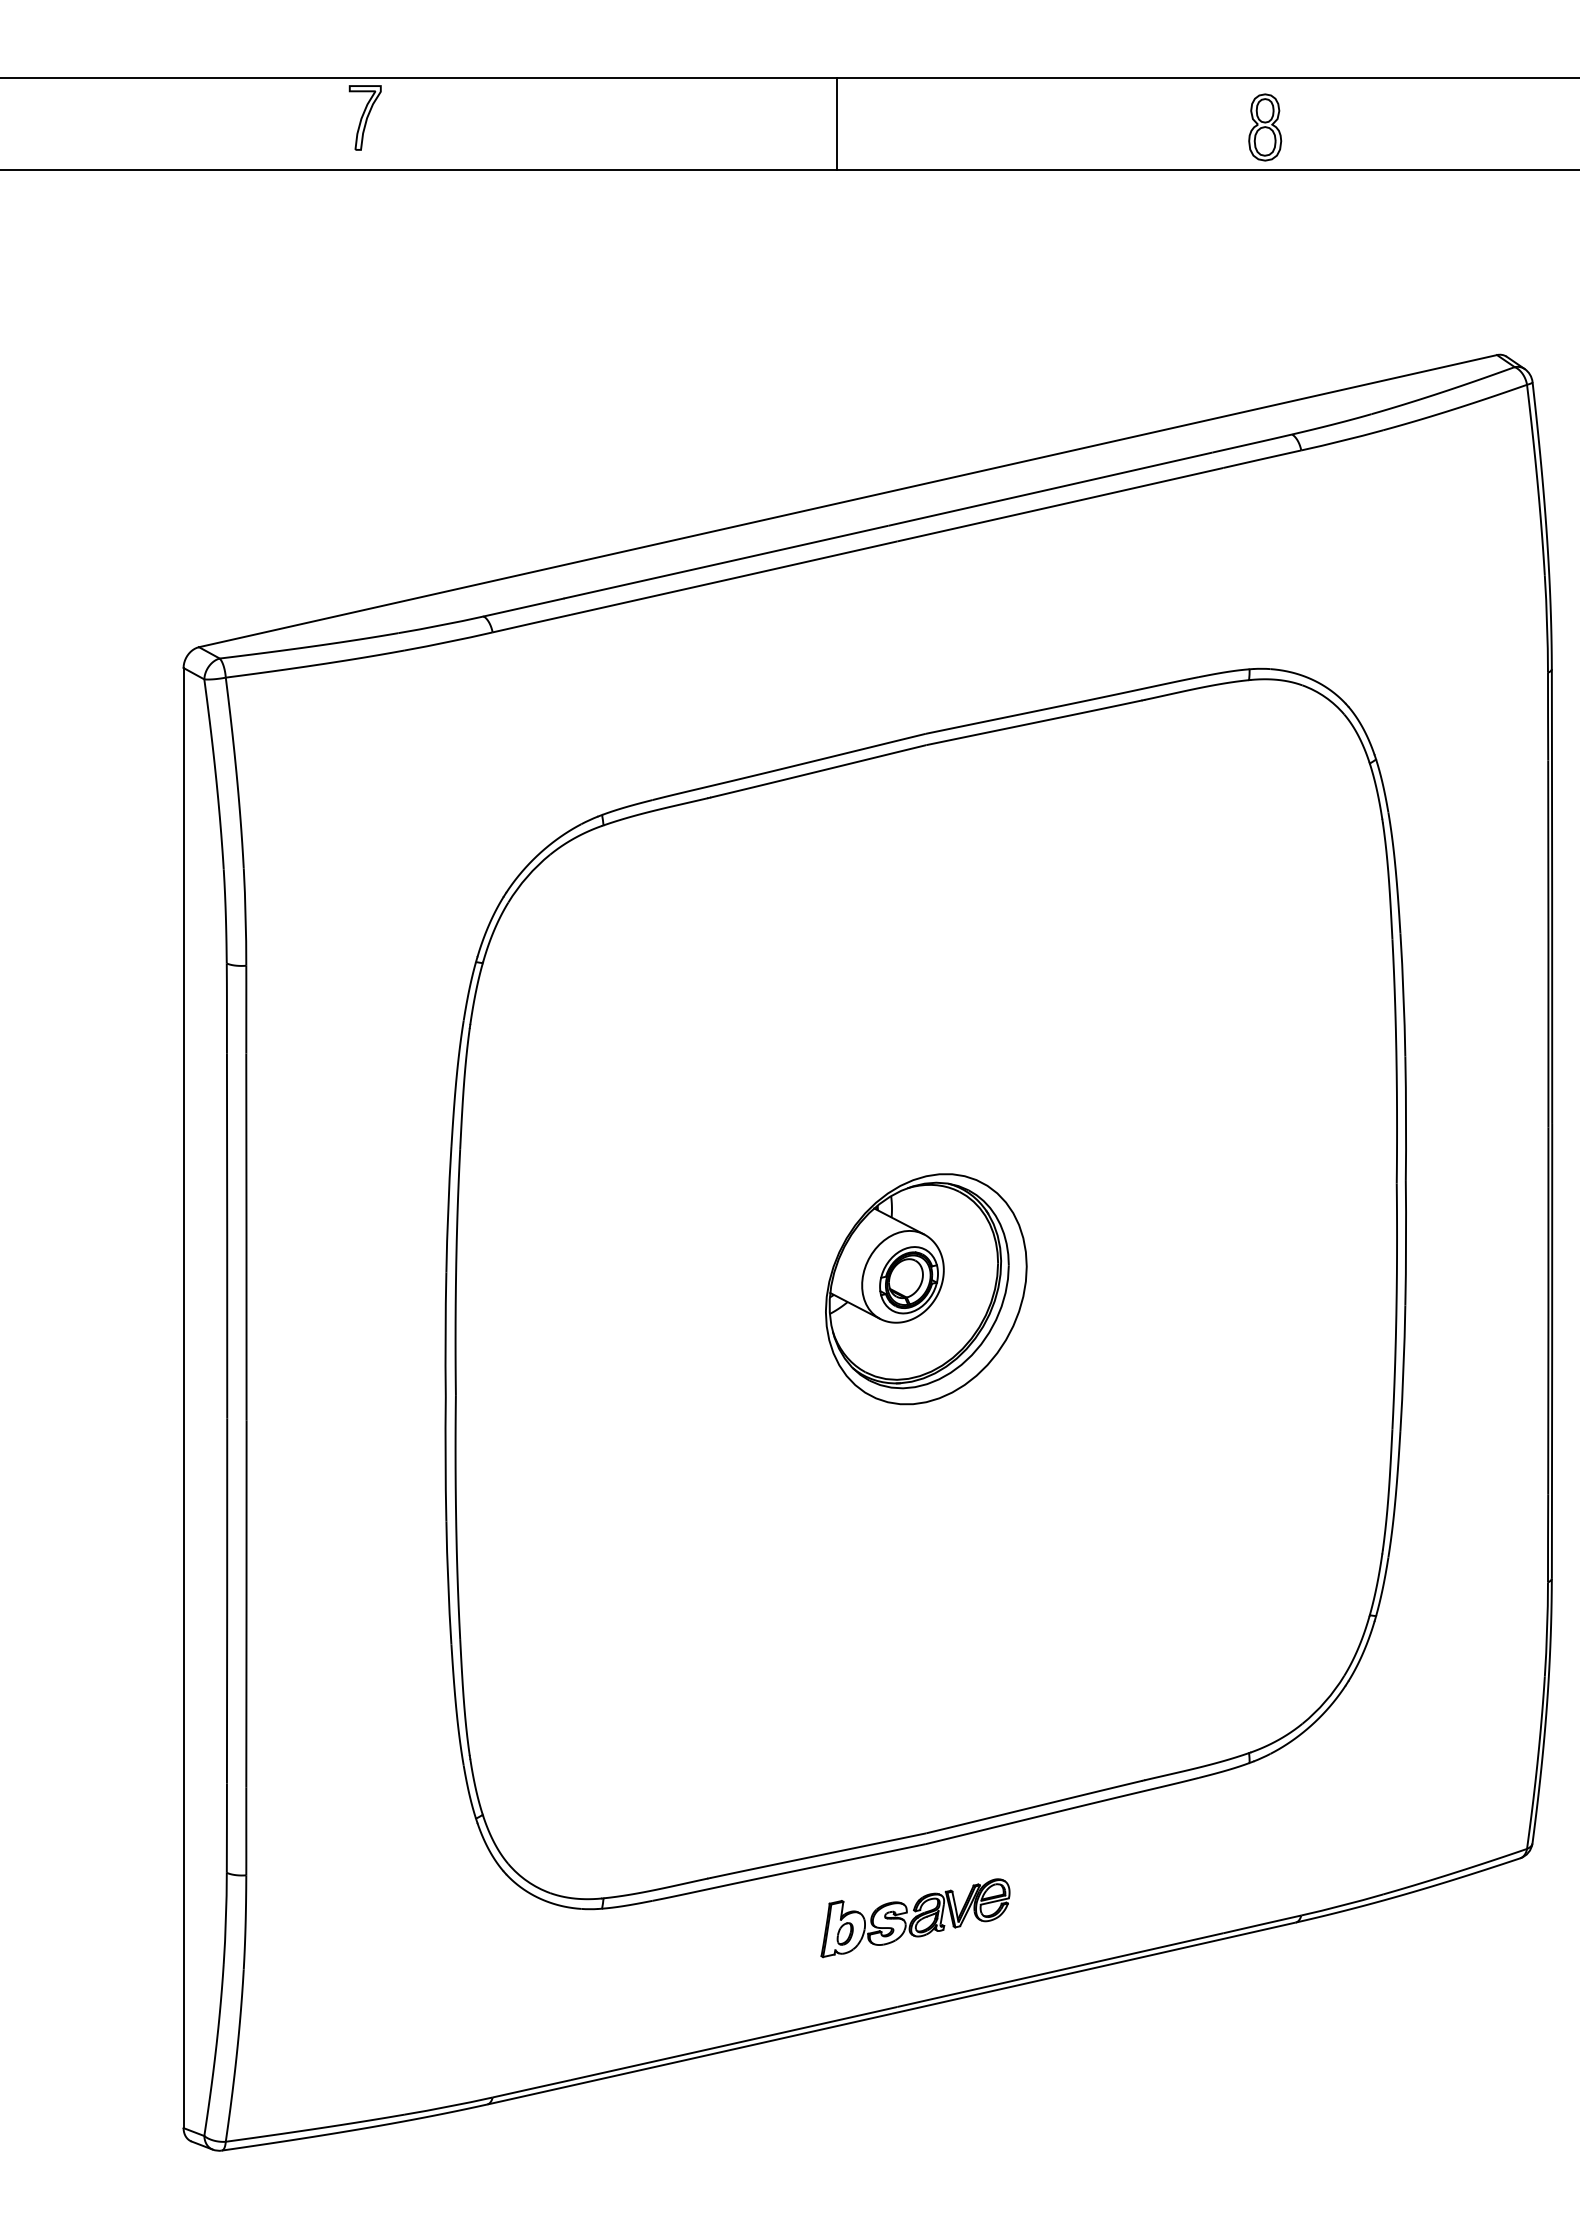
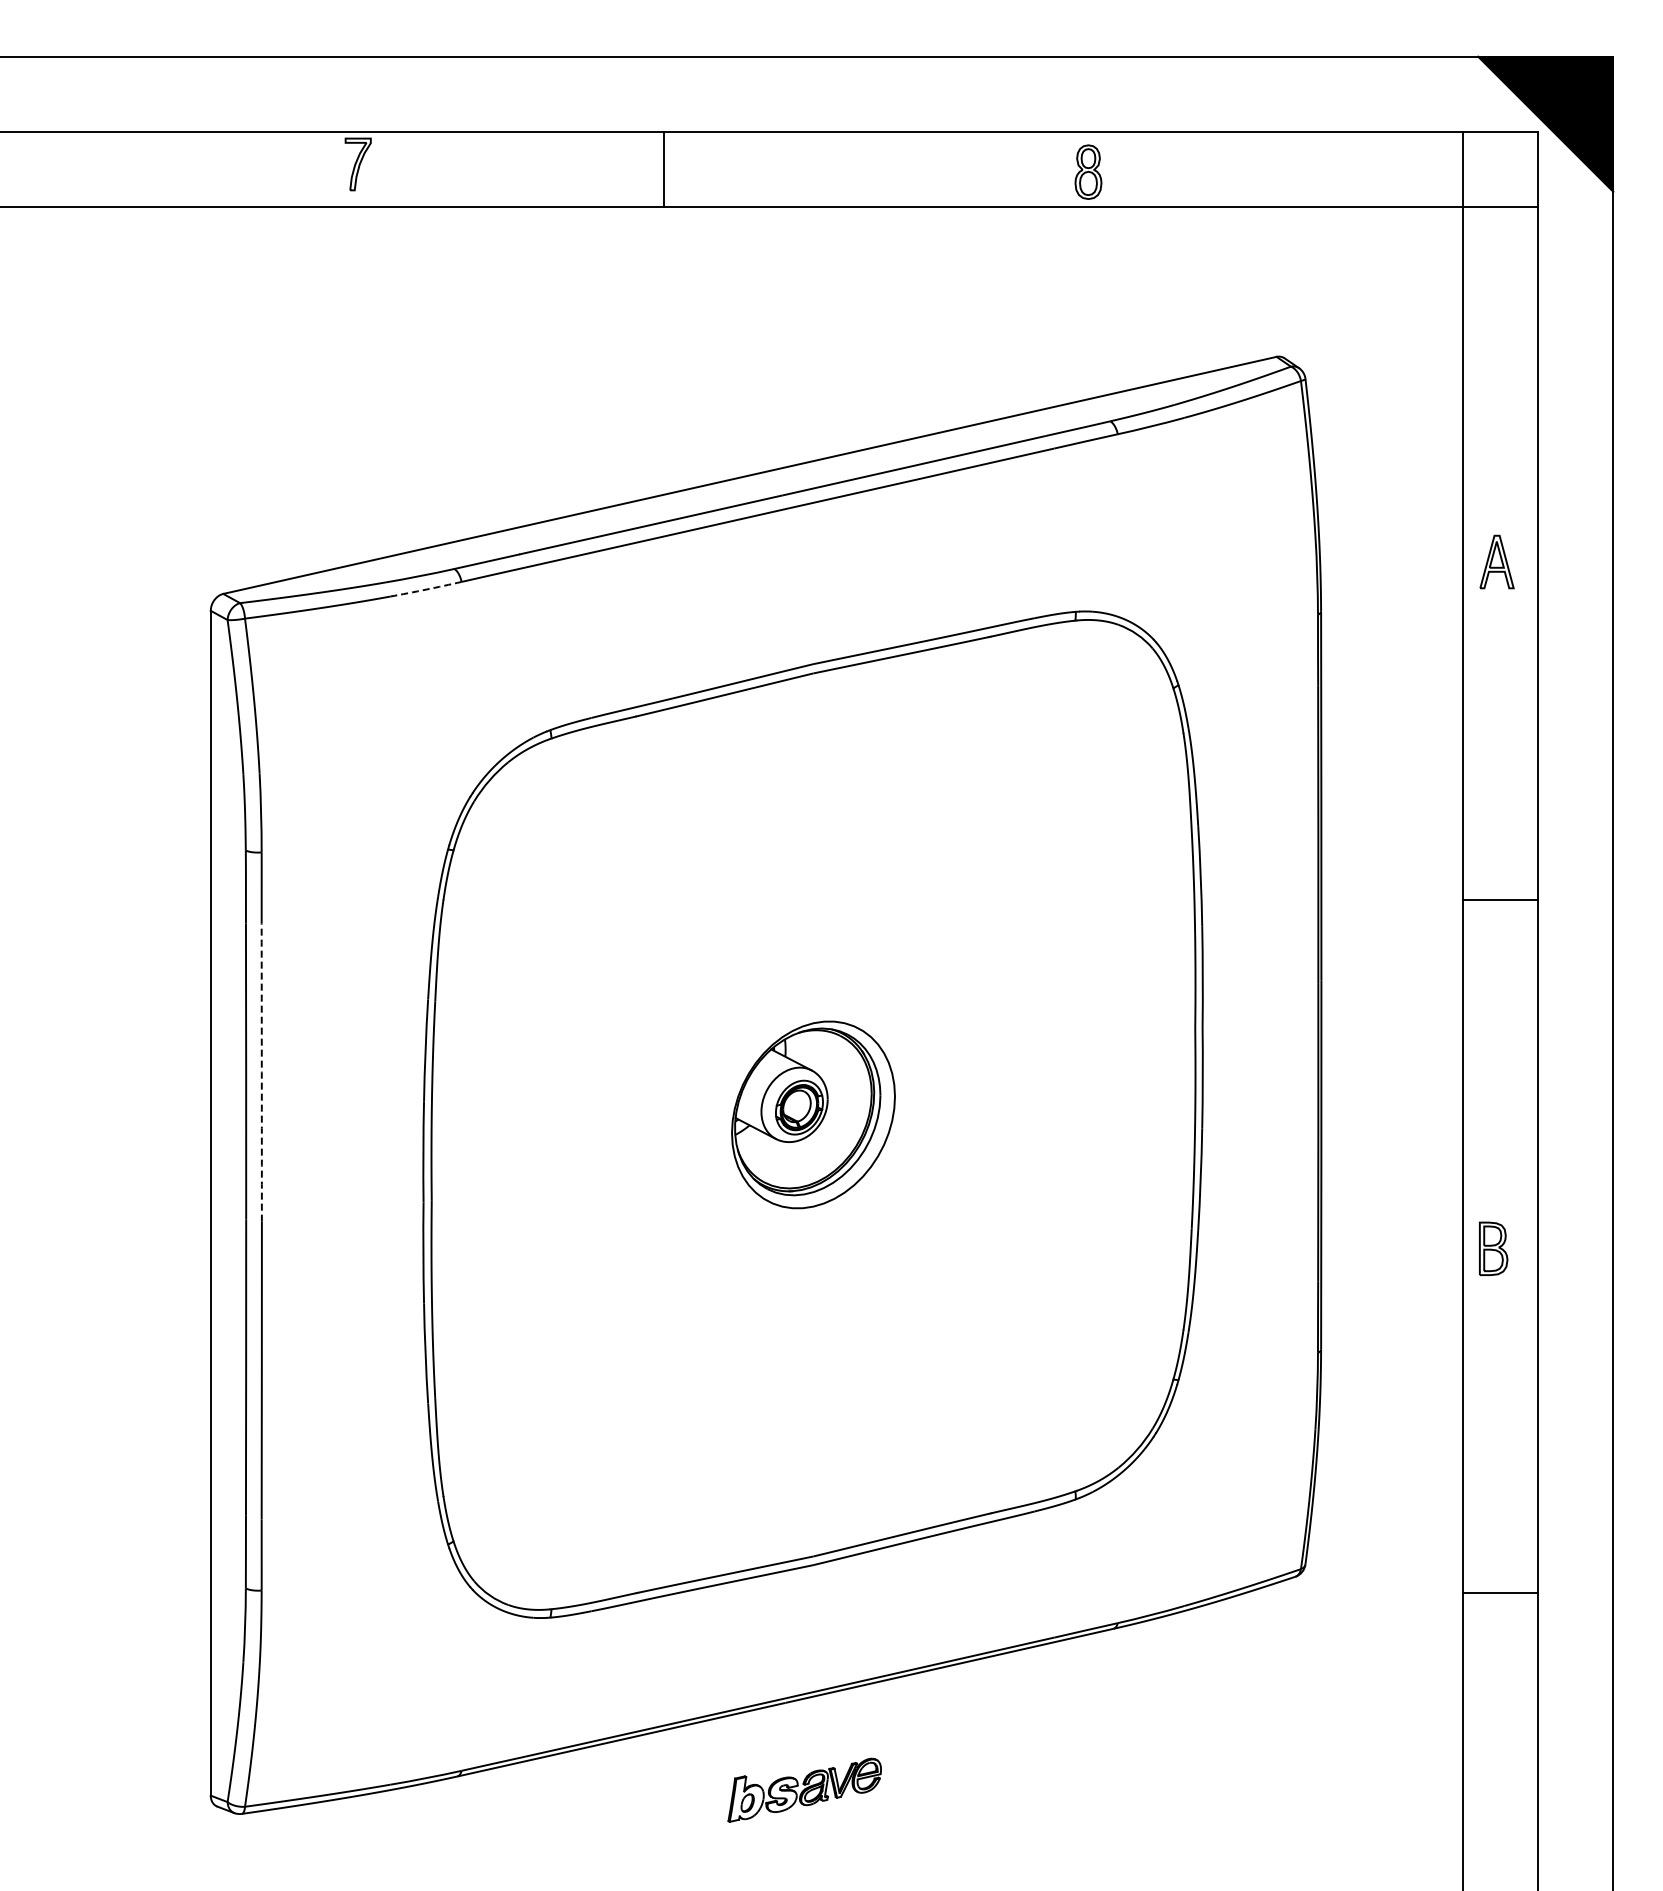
line: (836, 122) -> (663, 168), moved
arc: (449, 641) -> (426, 589), solid -> dashed
arc: (246, 1236) -> (261, 1072), solid -> dashed
part: (915, 1917) -> (804, 1789), moved

